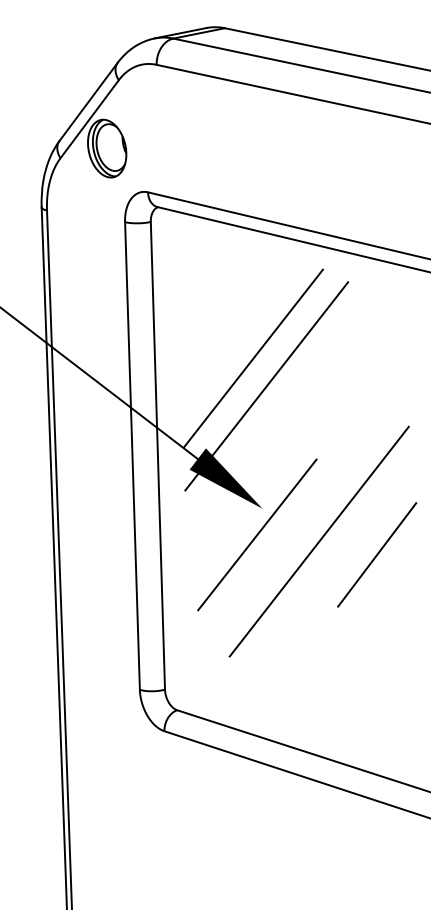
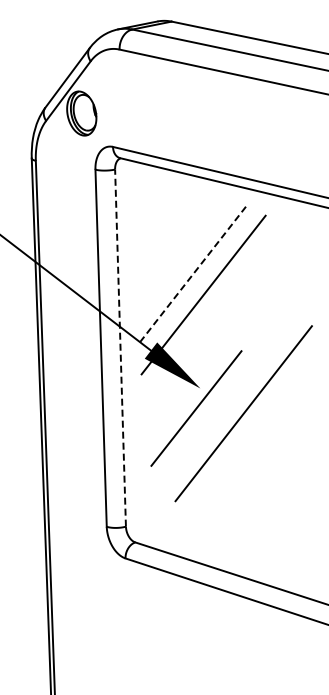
line: (253, 358) -> (193, 273), solid -> dashed
line: (157, 456) -> (120, 348), solid -> dashed
line: (376, 554) -> (287, 423), removed

